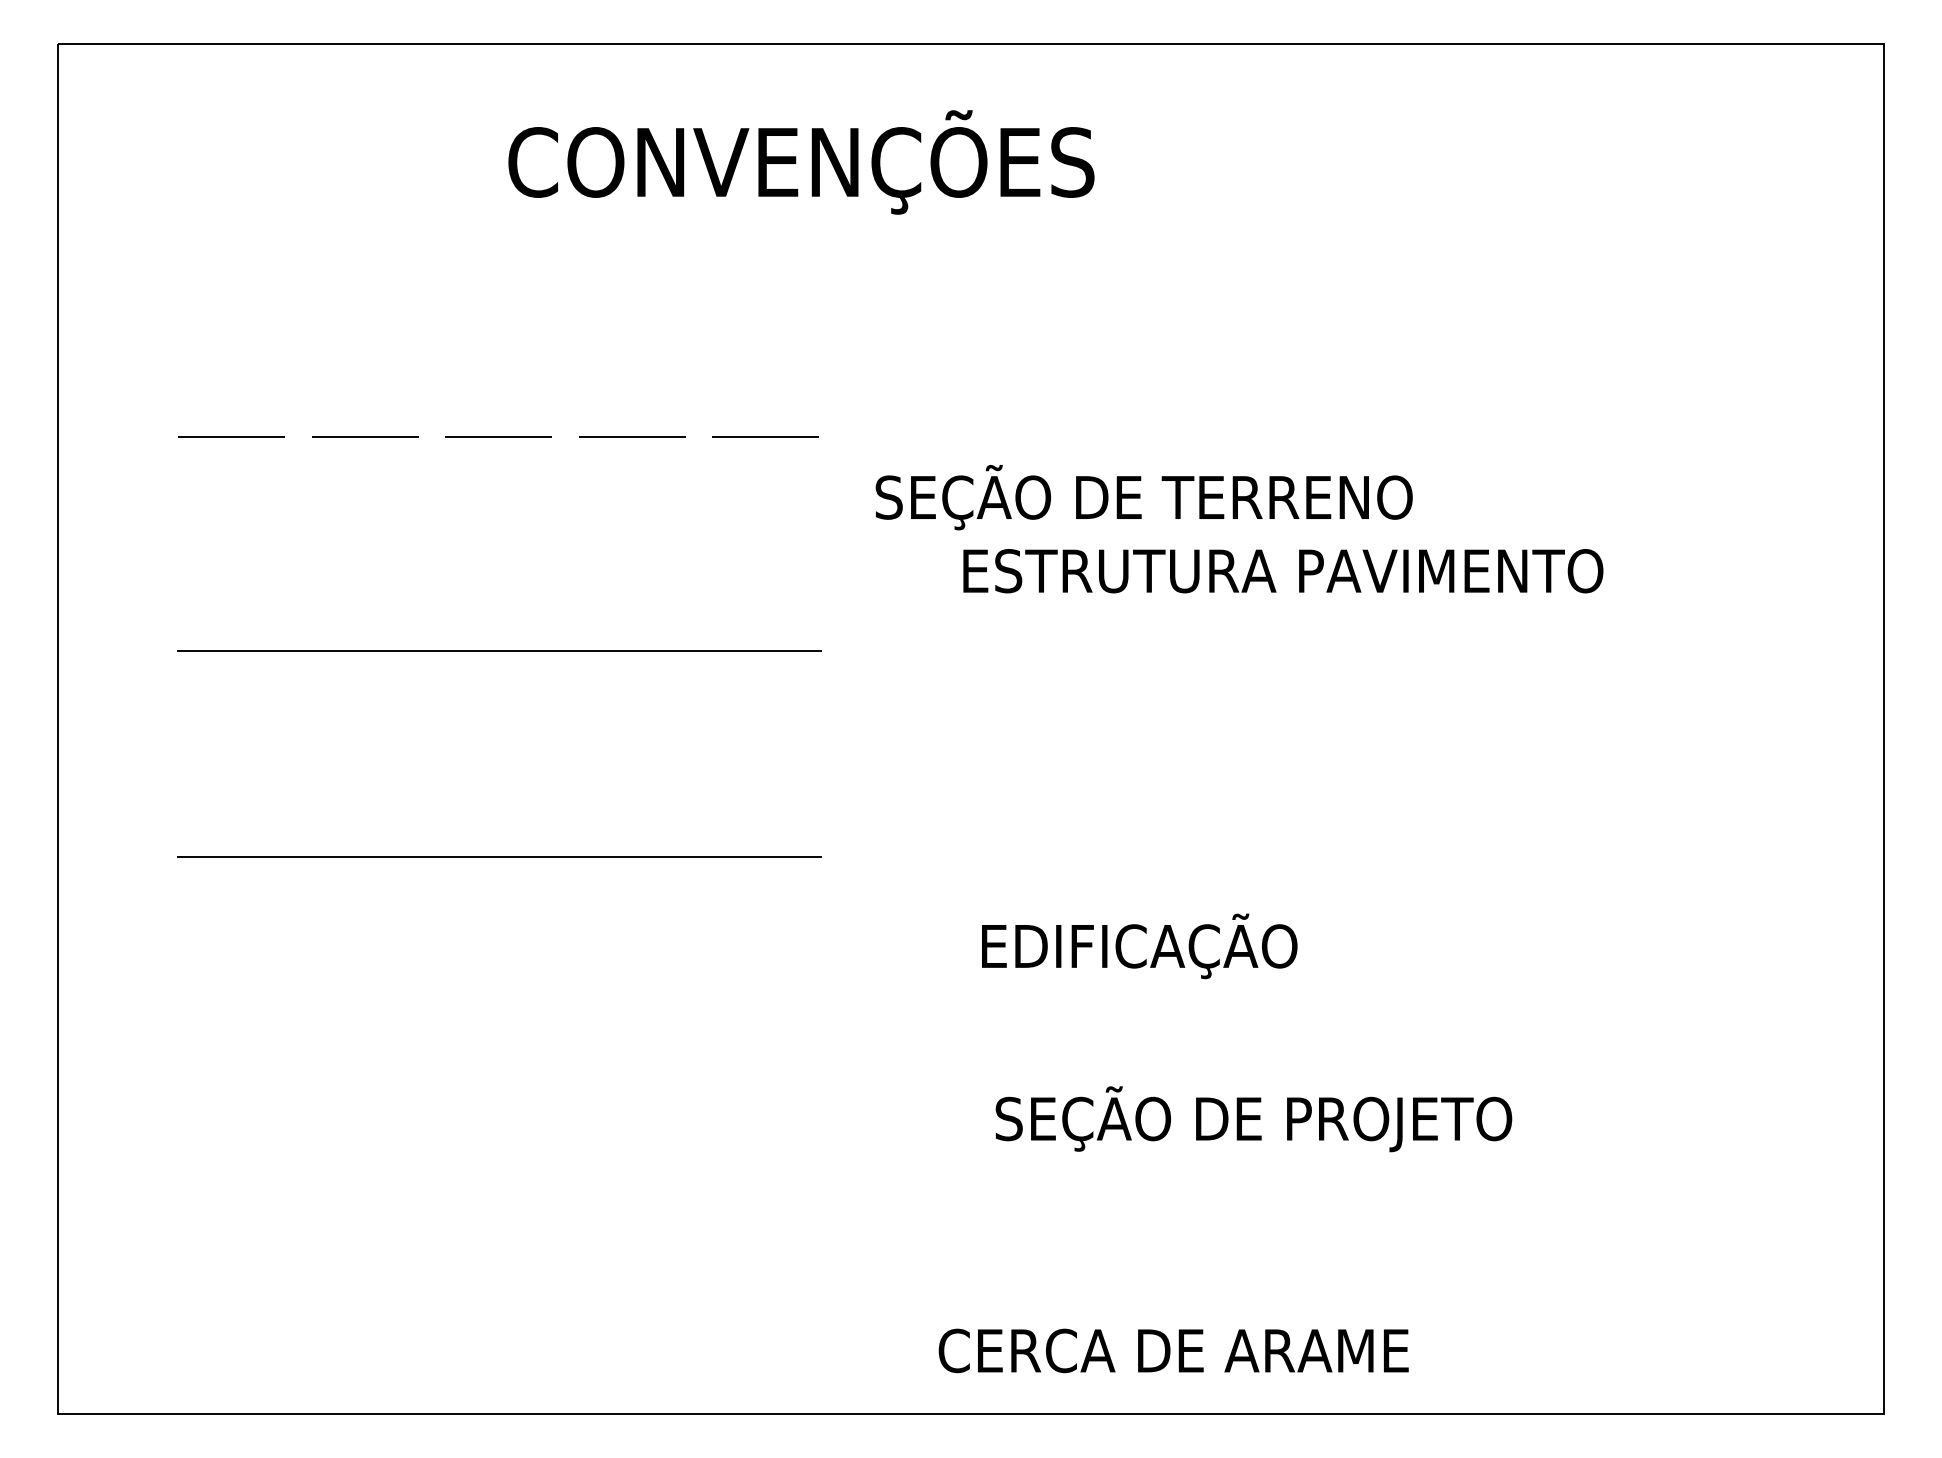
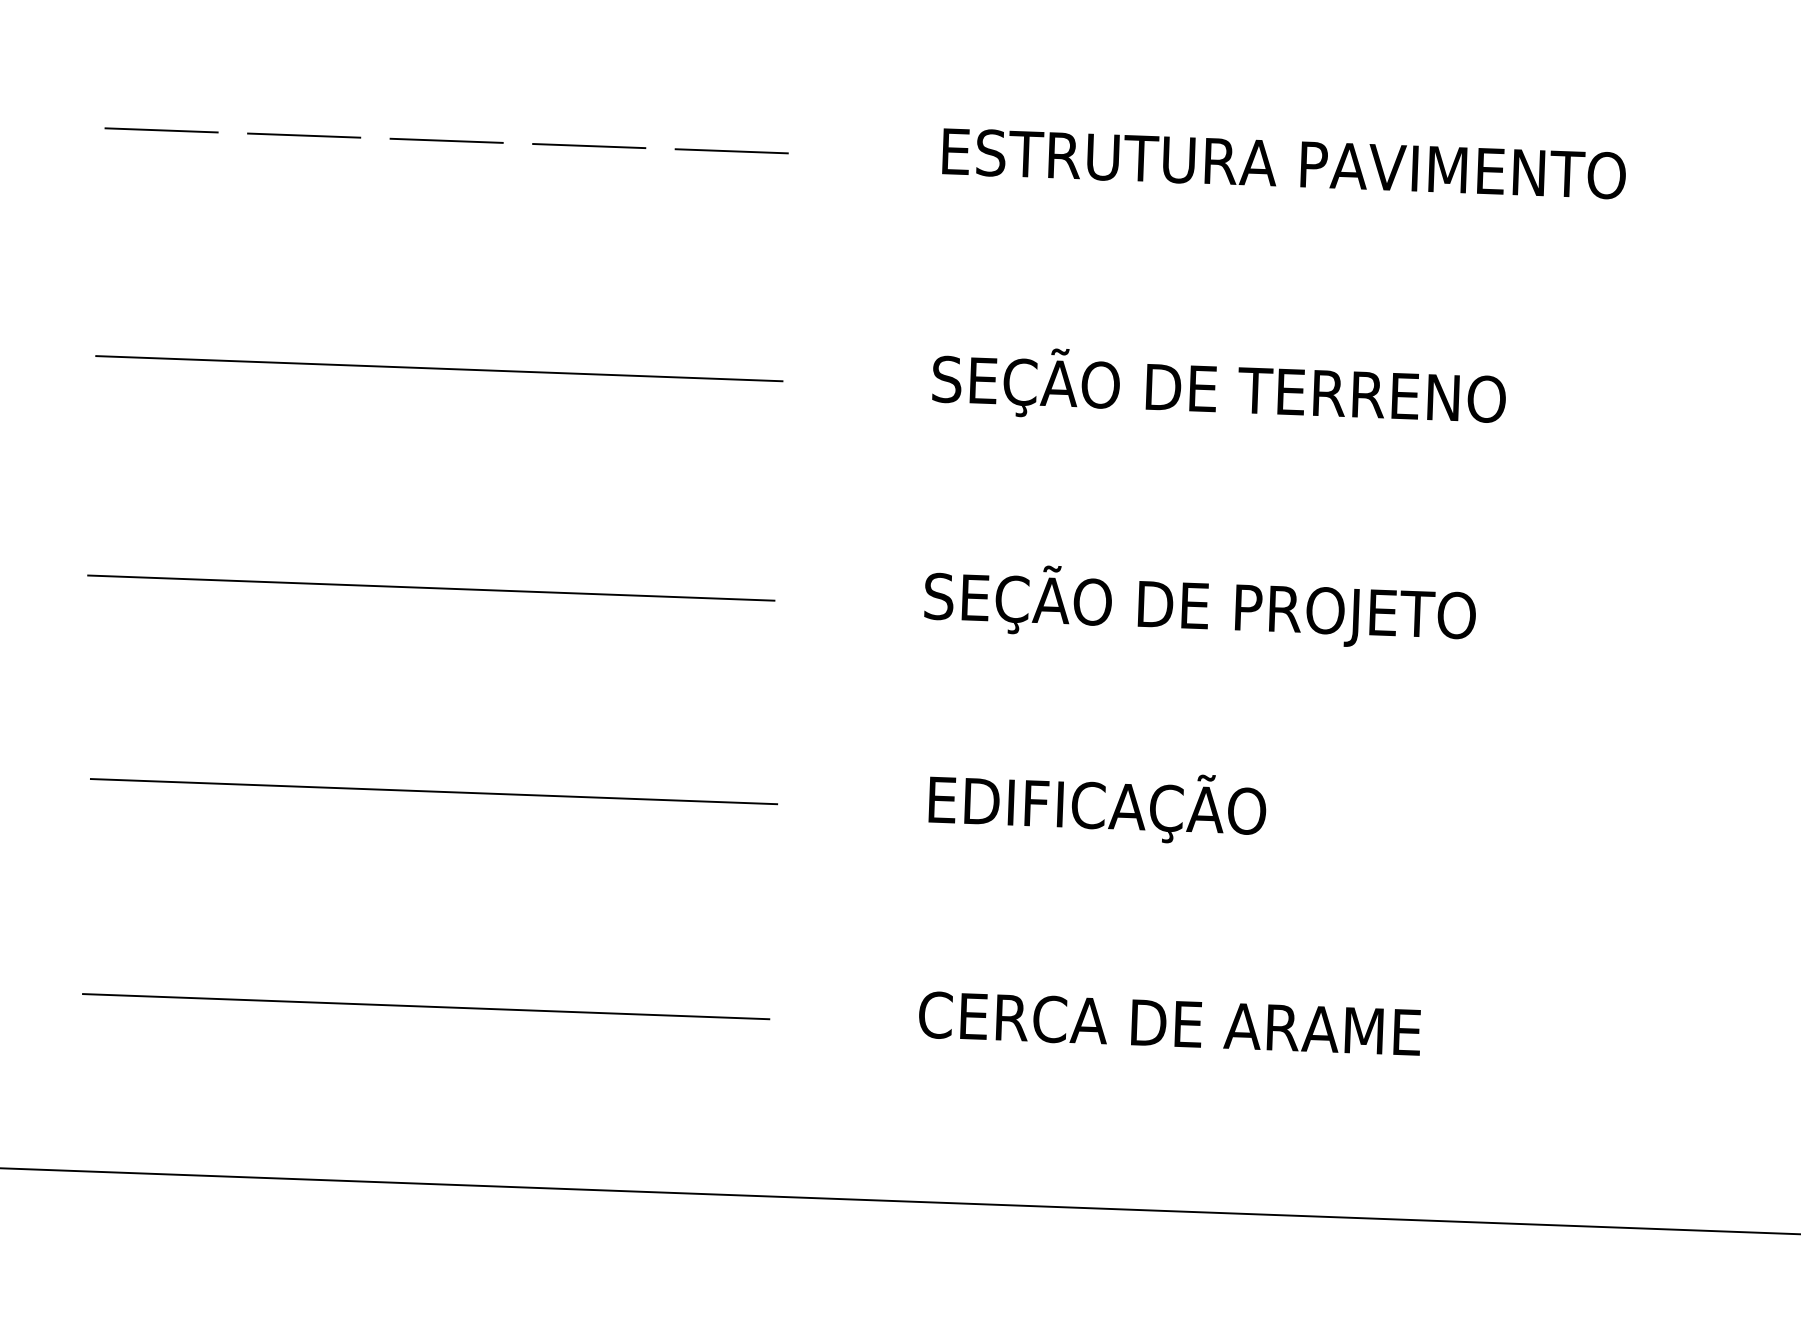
text: (1143, 497) -> (1218, 389), moved
text: (1283, 571) -> (1284, 164), moved
text: (1139, 946) -> (1097, 805), moved
line: (508, 1046) -> (433, 791), added
text: (1253, 1119) -> (1199, 606), moved
line: (509, 1247) -> (426, 1005), added
text: (1173, 1350) -> (1169, 1023), moved

